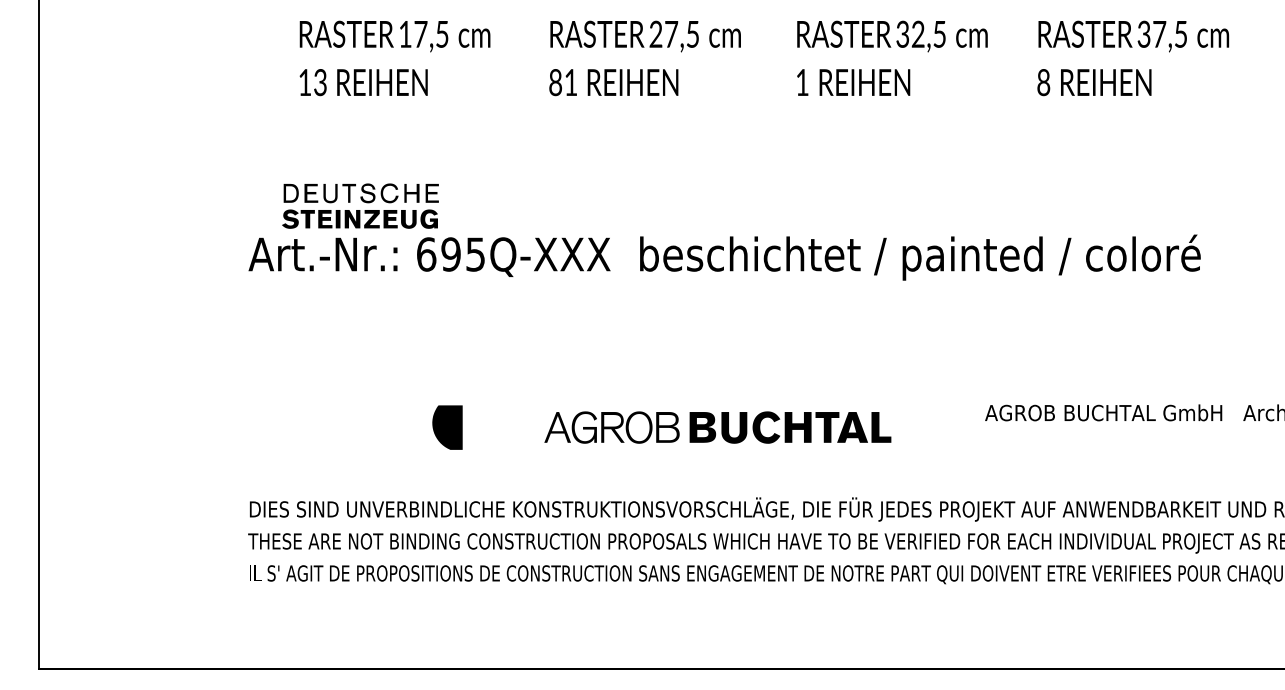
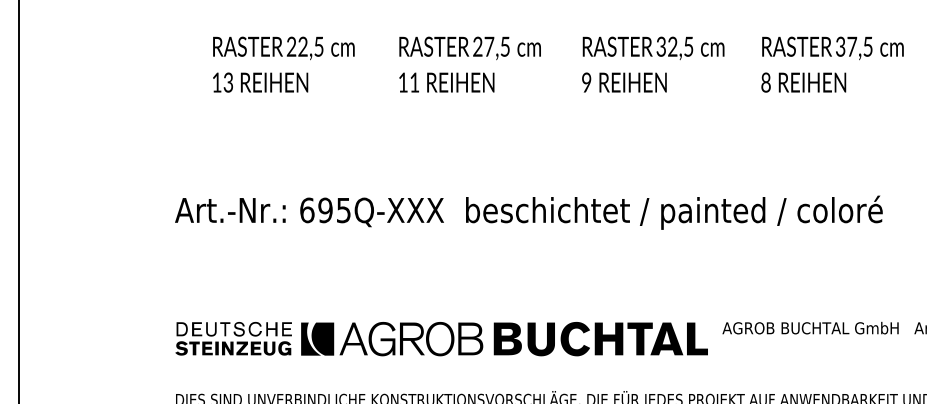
text: (413, 33) -> (297, 46), 17,5 -> 22,5
text: (555, 82) -> (403, 82), 81 -> 11
text: (802, 82) -> (586, 82), 1 -> 9
part: (360, 205) -> (233, 338), moved
fill: (431, 427) -> (310, 339), added
part: (717, 427) -> (523, 339), size x1.43

